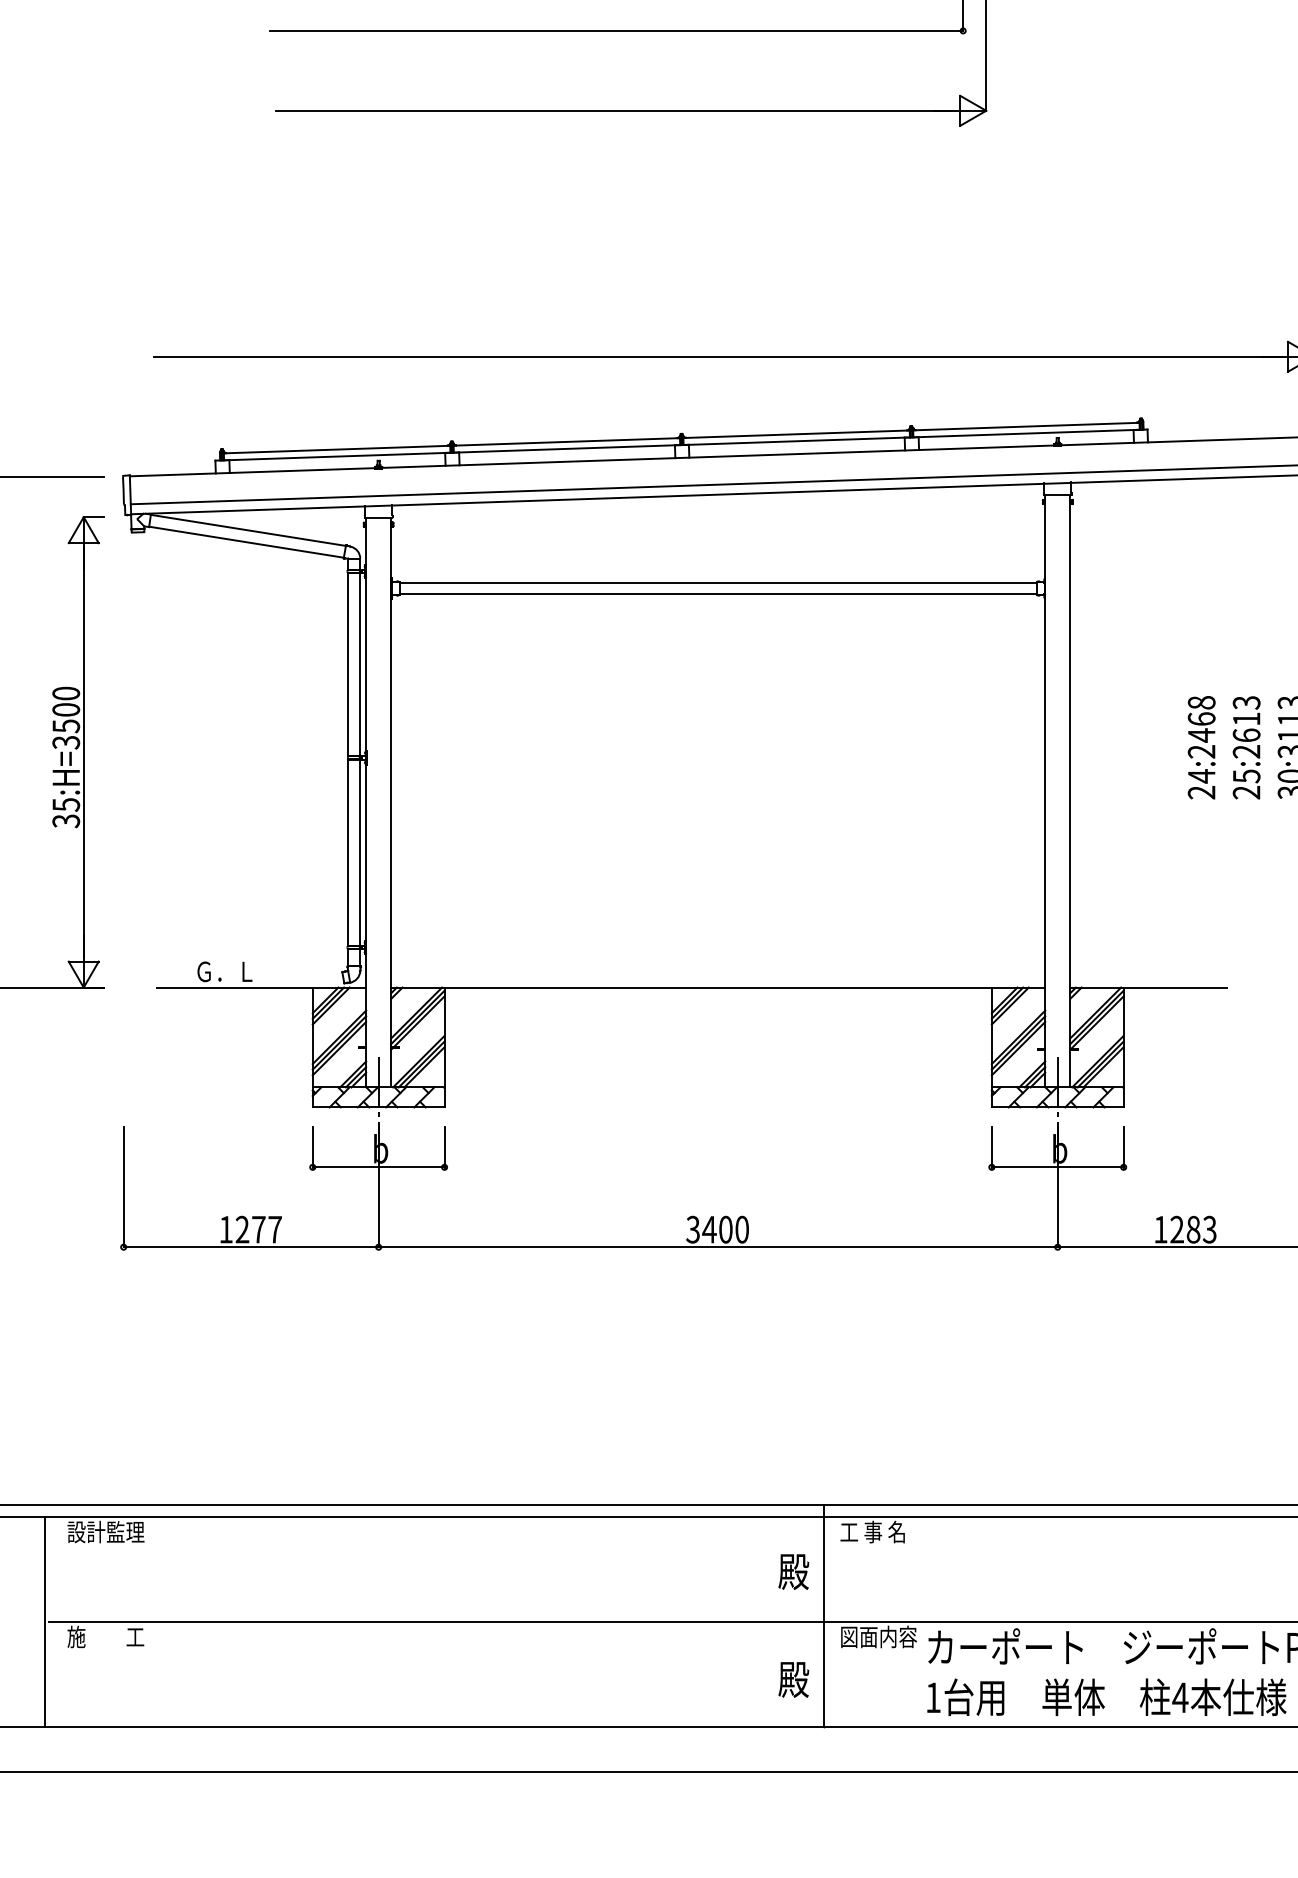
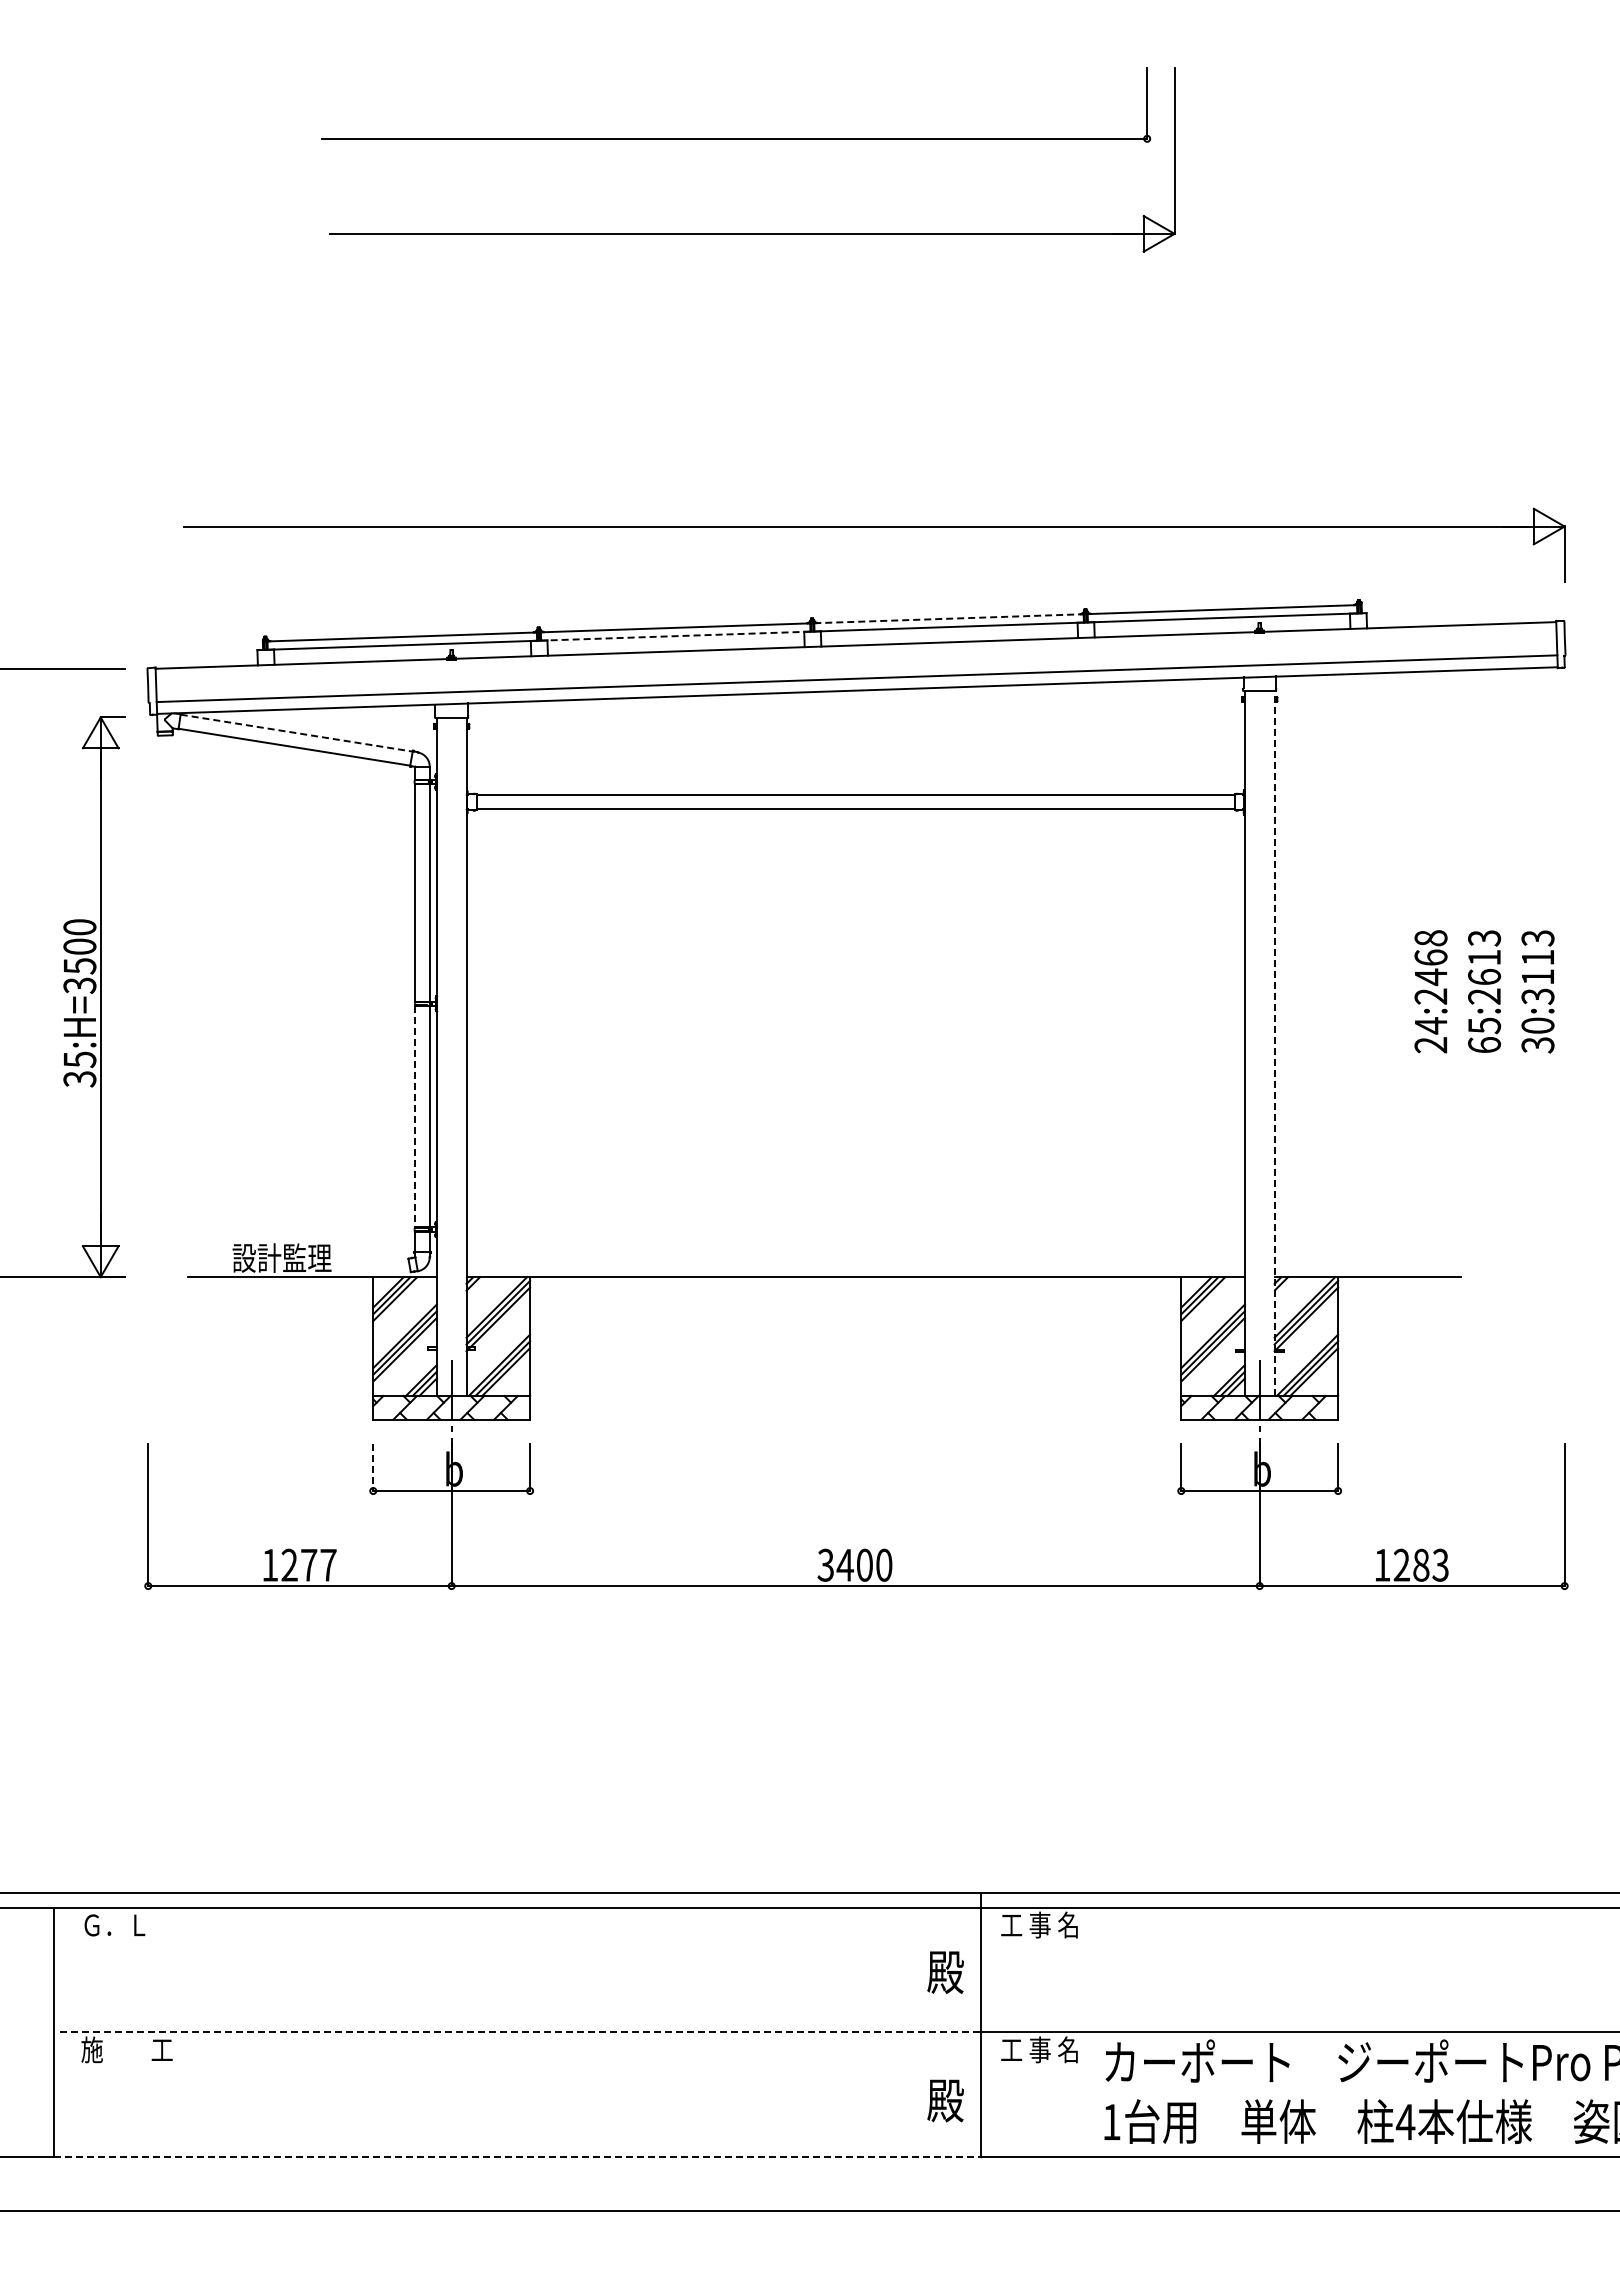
line: (796, 434) -> (948, 618), solid -> dashed
line: (566, 449) -> (675, 636), solid -> dashed
line: (249, 530) -> (297, 733), solid -> dashed
line: (1070, 791) -> (1274, 1043), solid -> dashed
text: (1246, 792) -> (1484, 1045), 25:2613 -> 65:2613
line: (348, 852) -> (415, 1116), solid -> dashed
text: (235, 971) -> (281, 1257), Ｇ．Ｌ -> 設計監理
line: (312, 1147) -> (373, 1467), solid -> dashed
text: (106, 1531) -> (127, 1924), 設計監理 -> Ｇ．Ｌ
line: (436, 1622) -> (520, 2032), solid -> dashed
text: (878, 1636) -> (1046, 2049), 図面内容 -> 工 事 名
line: (434, 1727) -> (518, 2157), solid -> dashed

